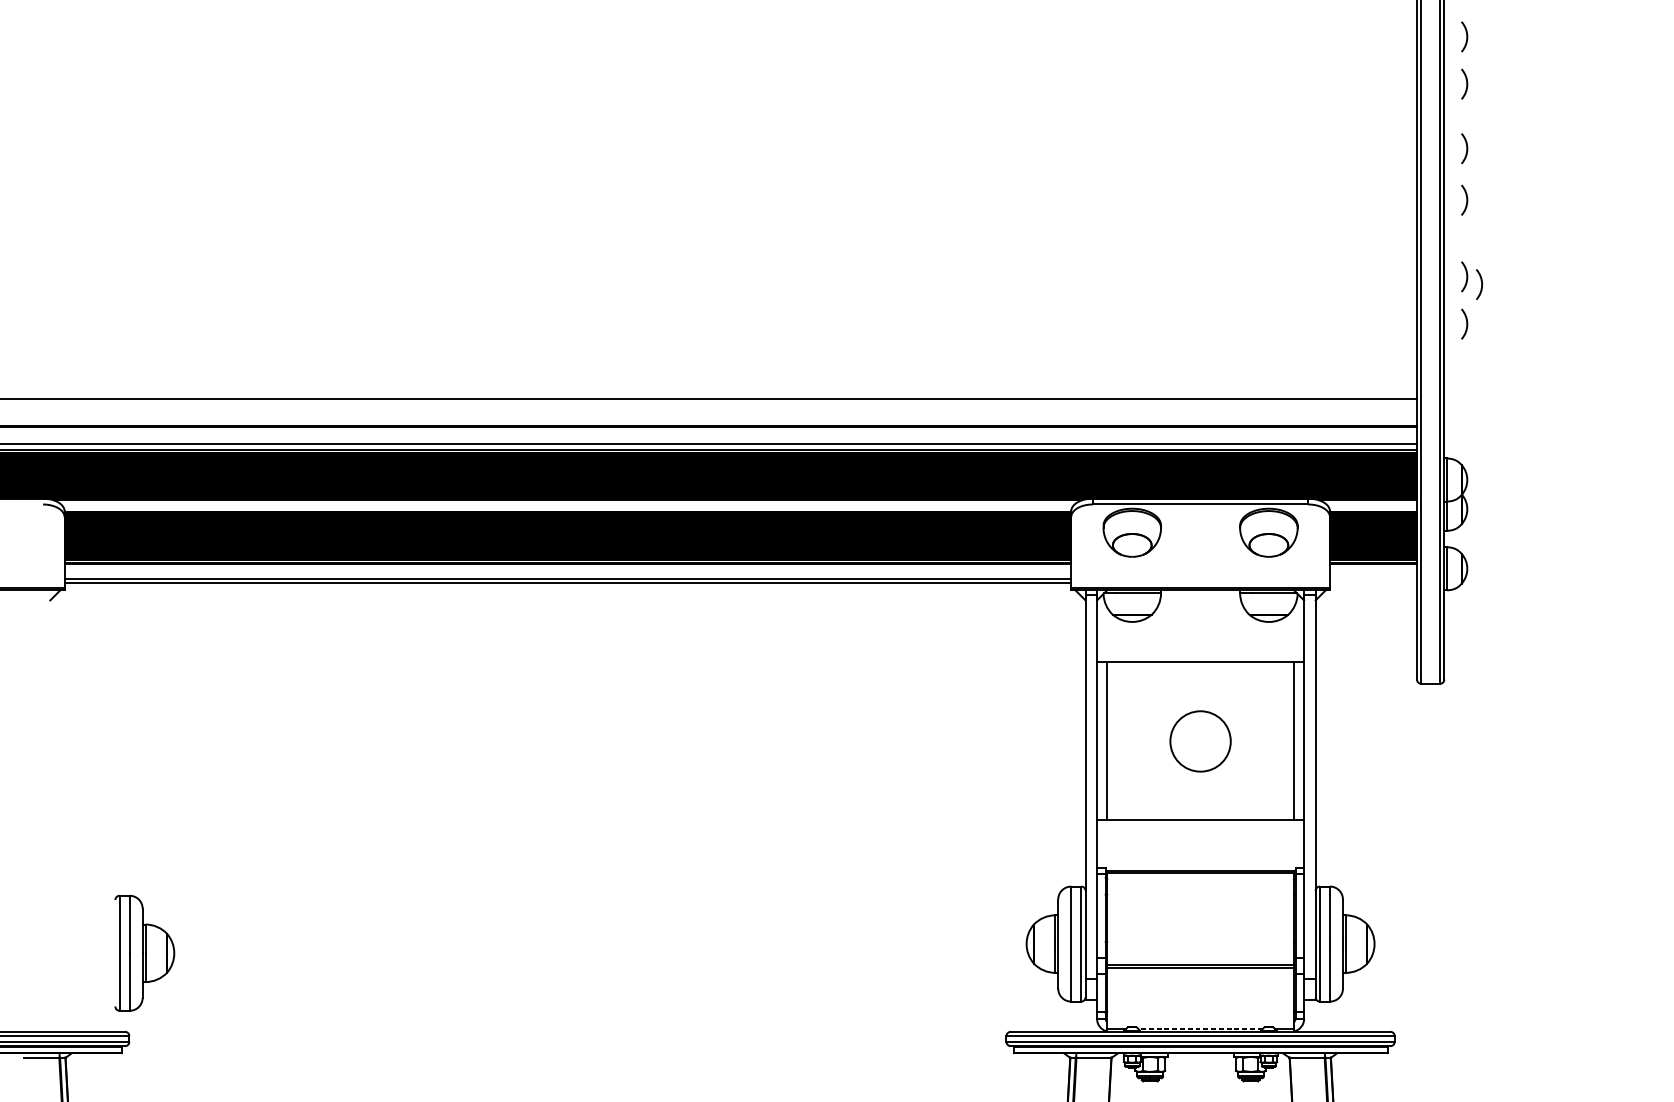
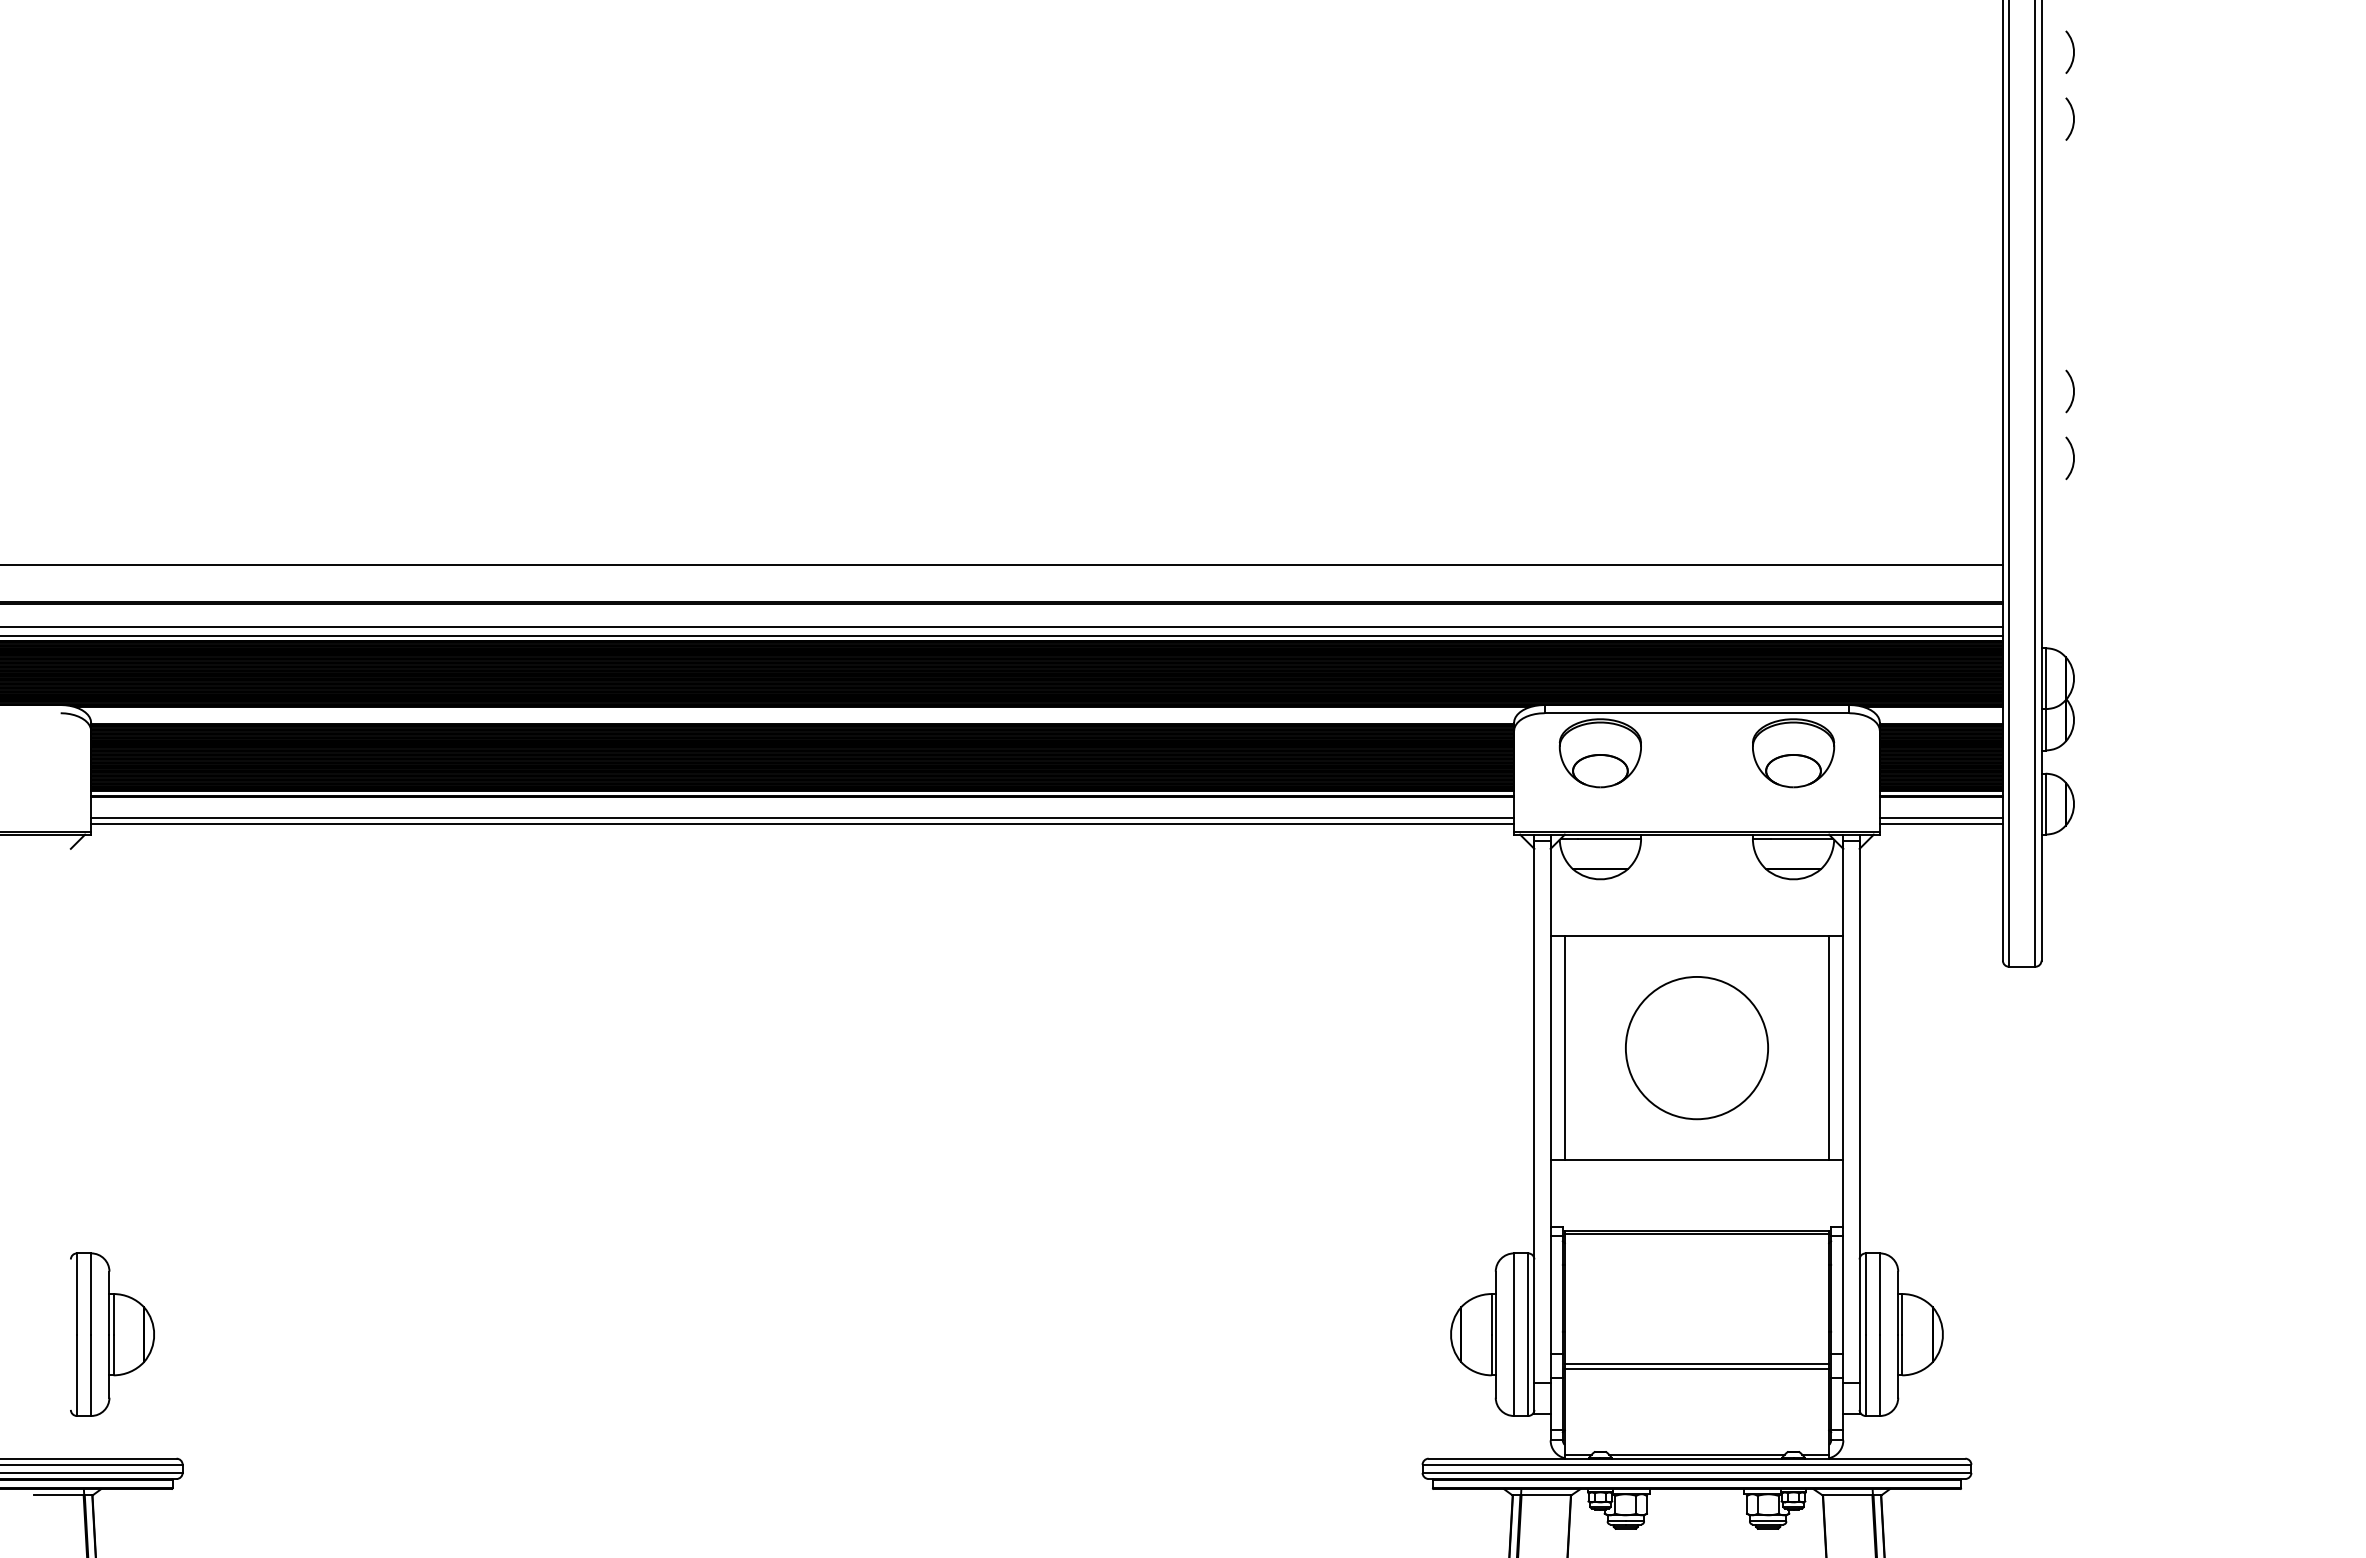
arc: (1466, 148) -> (2073, 209), removed
arc: (1466, 199) -> (2073, 282), removed
arc: (1481, 284) -> (2094, 402), removed
line: (1372, 578) -> (1940, 818), added
line: (1372, 583) -> (1940, 824), added
circle: (1200, 741) -> (1696, 1048), size x1.67
part: (144, 953) -> (112, 1334), moved
line: (1200, 1028) -> (1696, 1454), dashed -> solid

